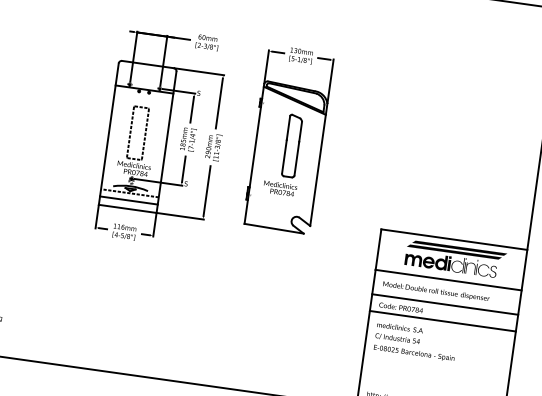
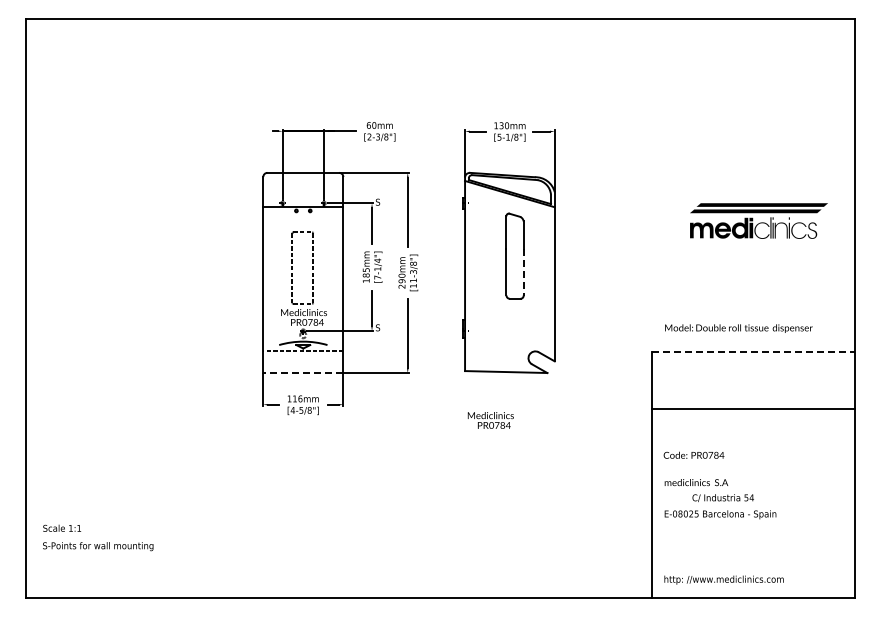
line: (296, 158) -> (523, 272), solid -> dashed
text: (279, 188) -> (490, 420), moved
line: (129, 200) -> (303, 361), removed
line: (127, 209) -> (302, 373), solid -> dashed
line: (454, 239) -> (753, 352), solid -> dashed
part: (455, 258) -> (758, 220), moved
text: (436, 291) -> (738, 328), moved
line: (445, 304) -> (753, 442), removed
line: (442, 321) -> (753, 465), removed
text: (397, 339) -> (722, 498), moved

